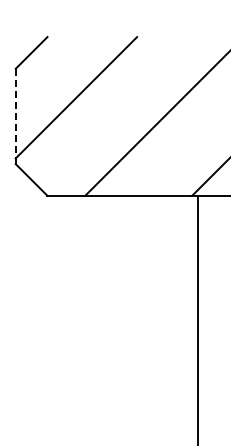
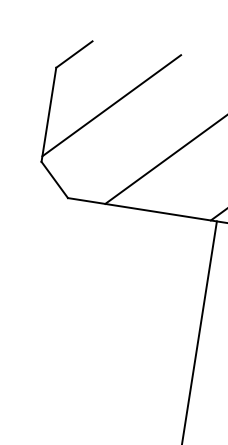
line: (15, 116) -> (48, 114), dashed -> solid

